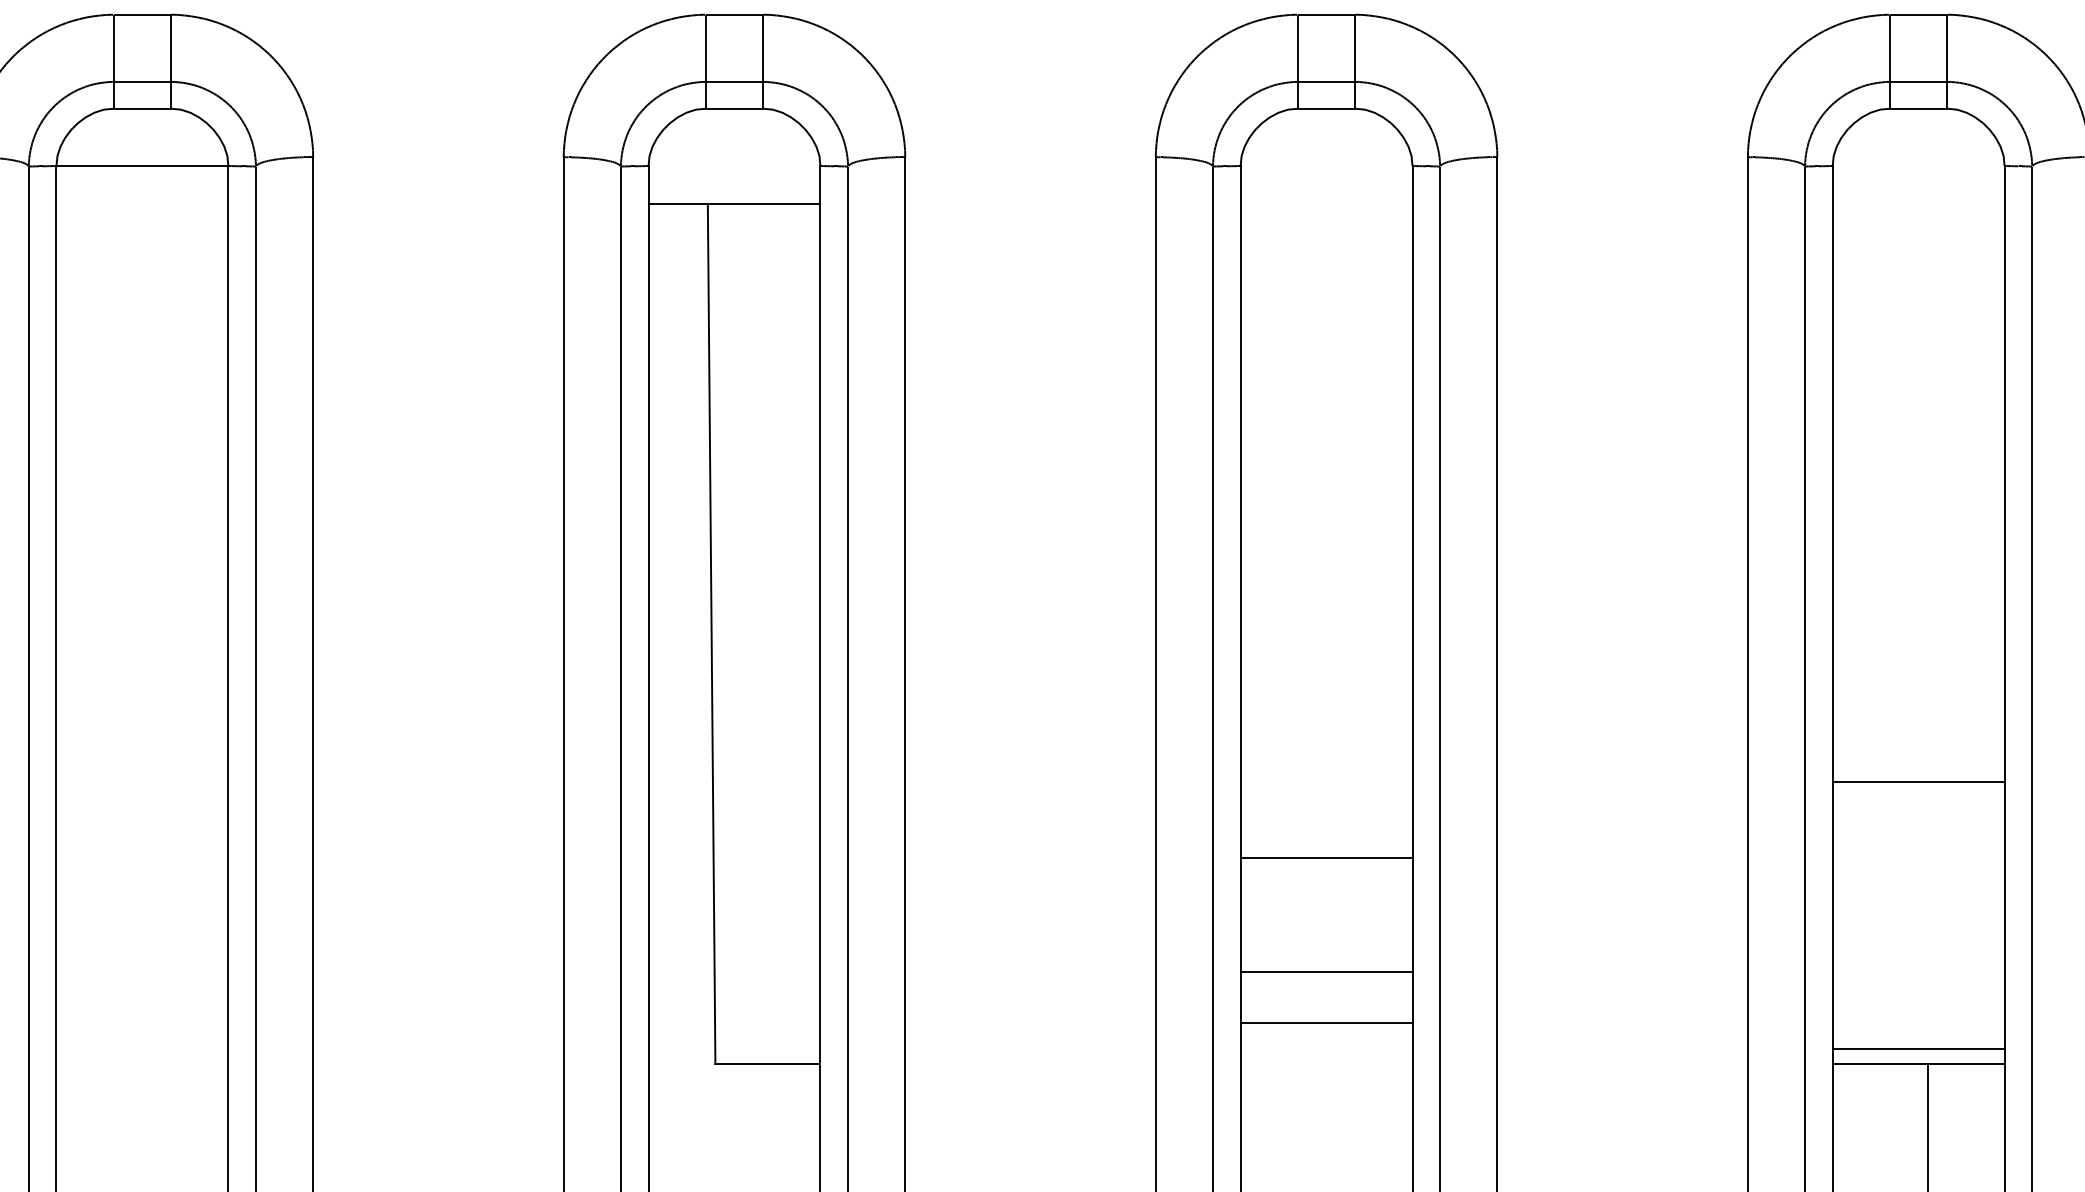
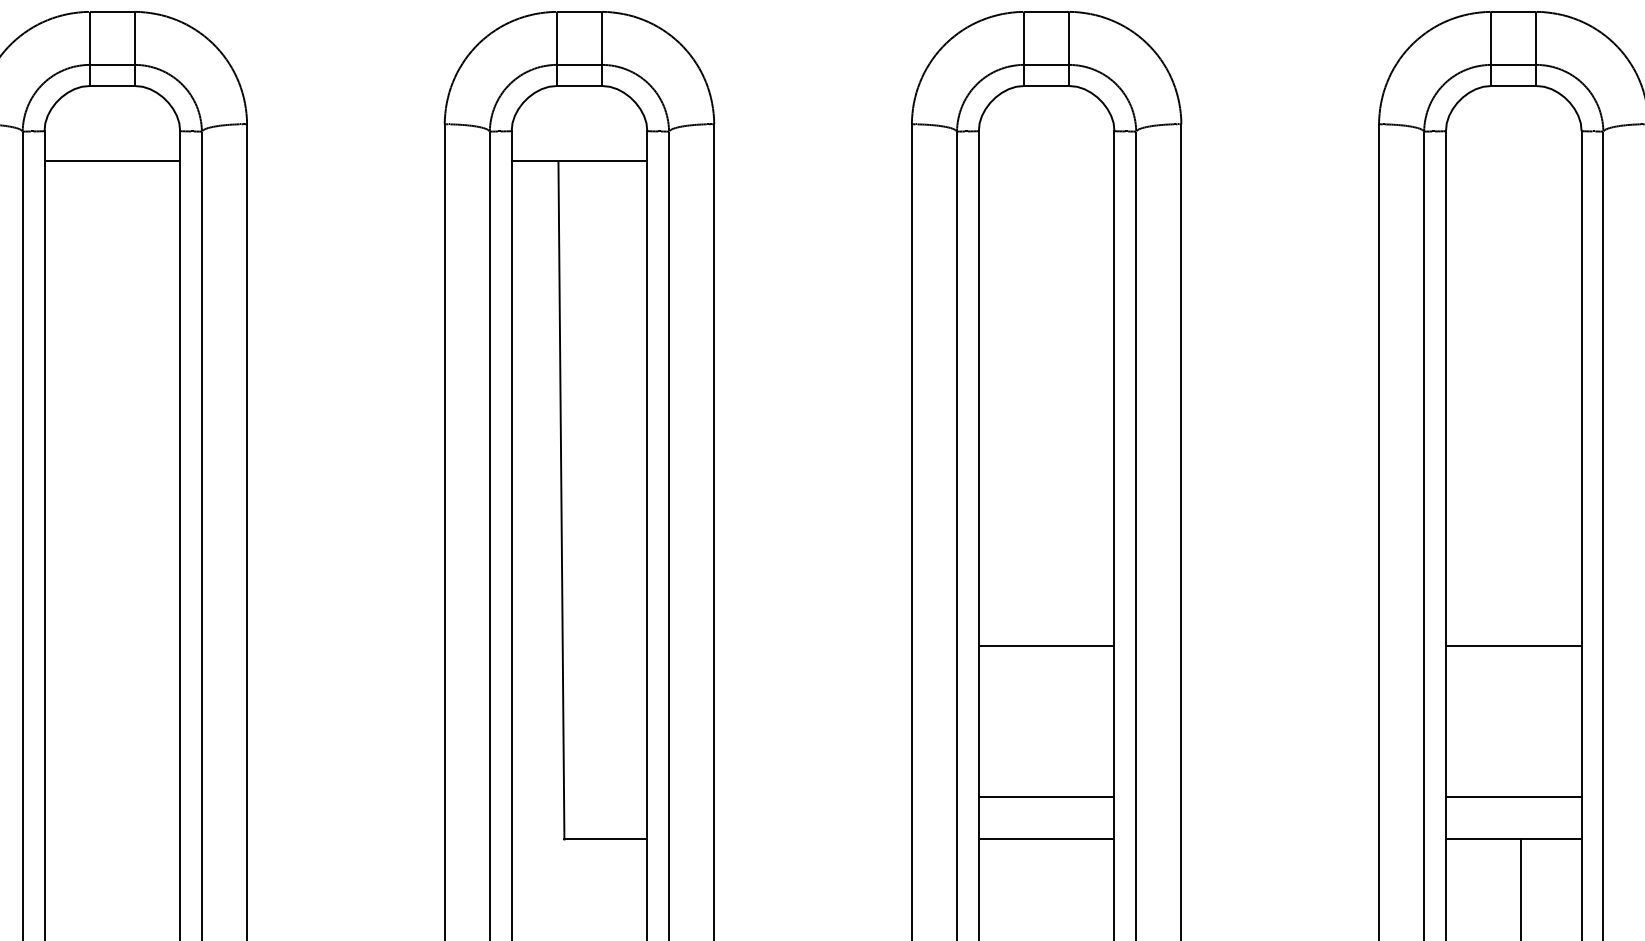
line: (142, 166) -> (112, 161), moved
line: (1918, 781) -> (1513, 646), moved
line: (1326, 857) -> (1046, 646), moved
line: (1326, 971) -> (1046, 796), moved
line: (1326, 1022) -> (1046, 839), moved
line: (1918, 1048) -> (1513, 796), moved

